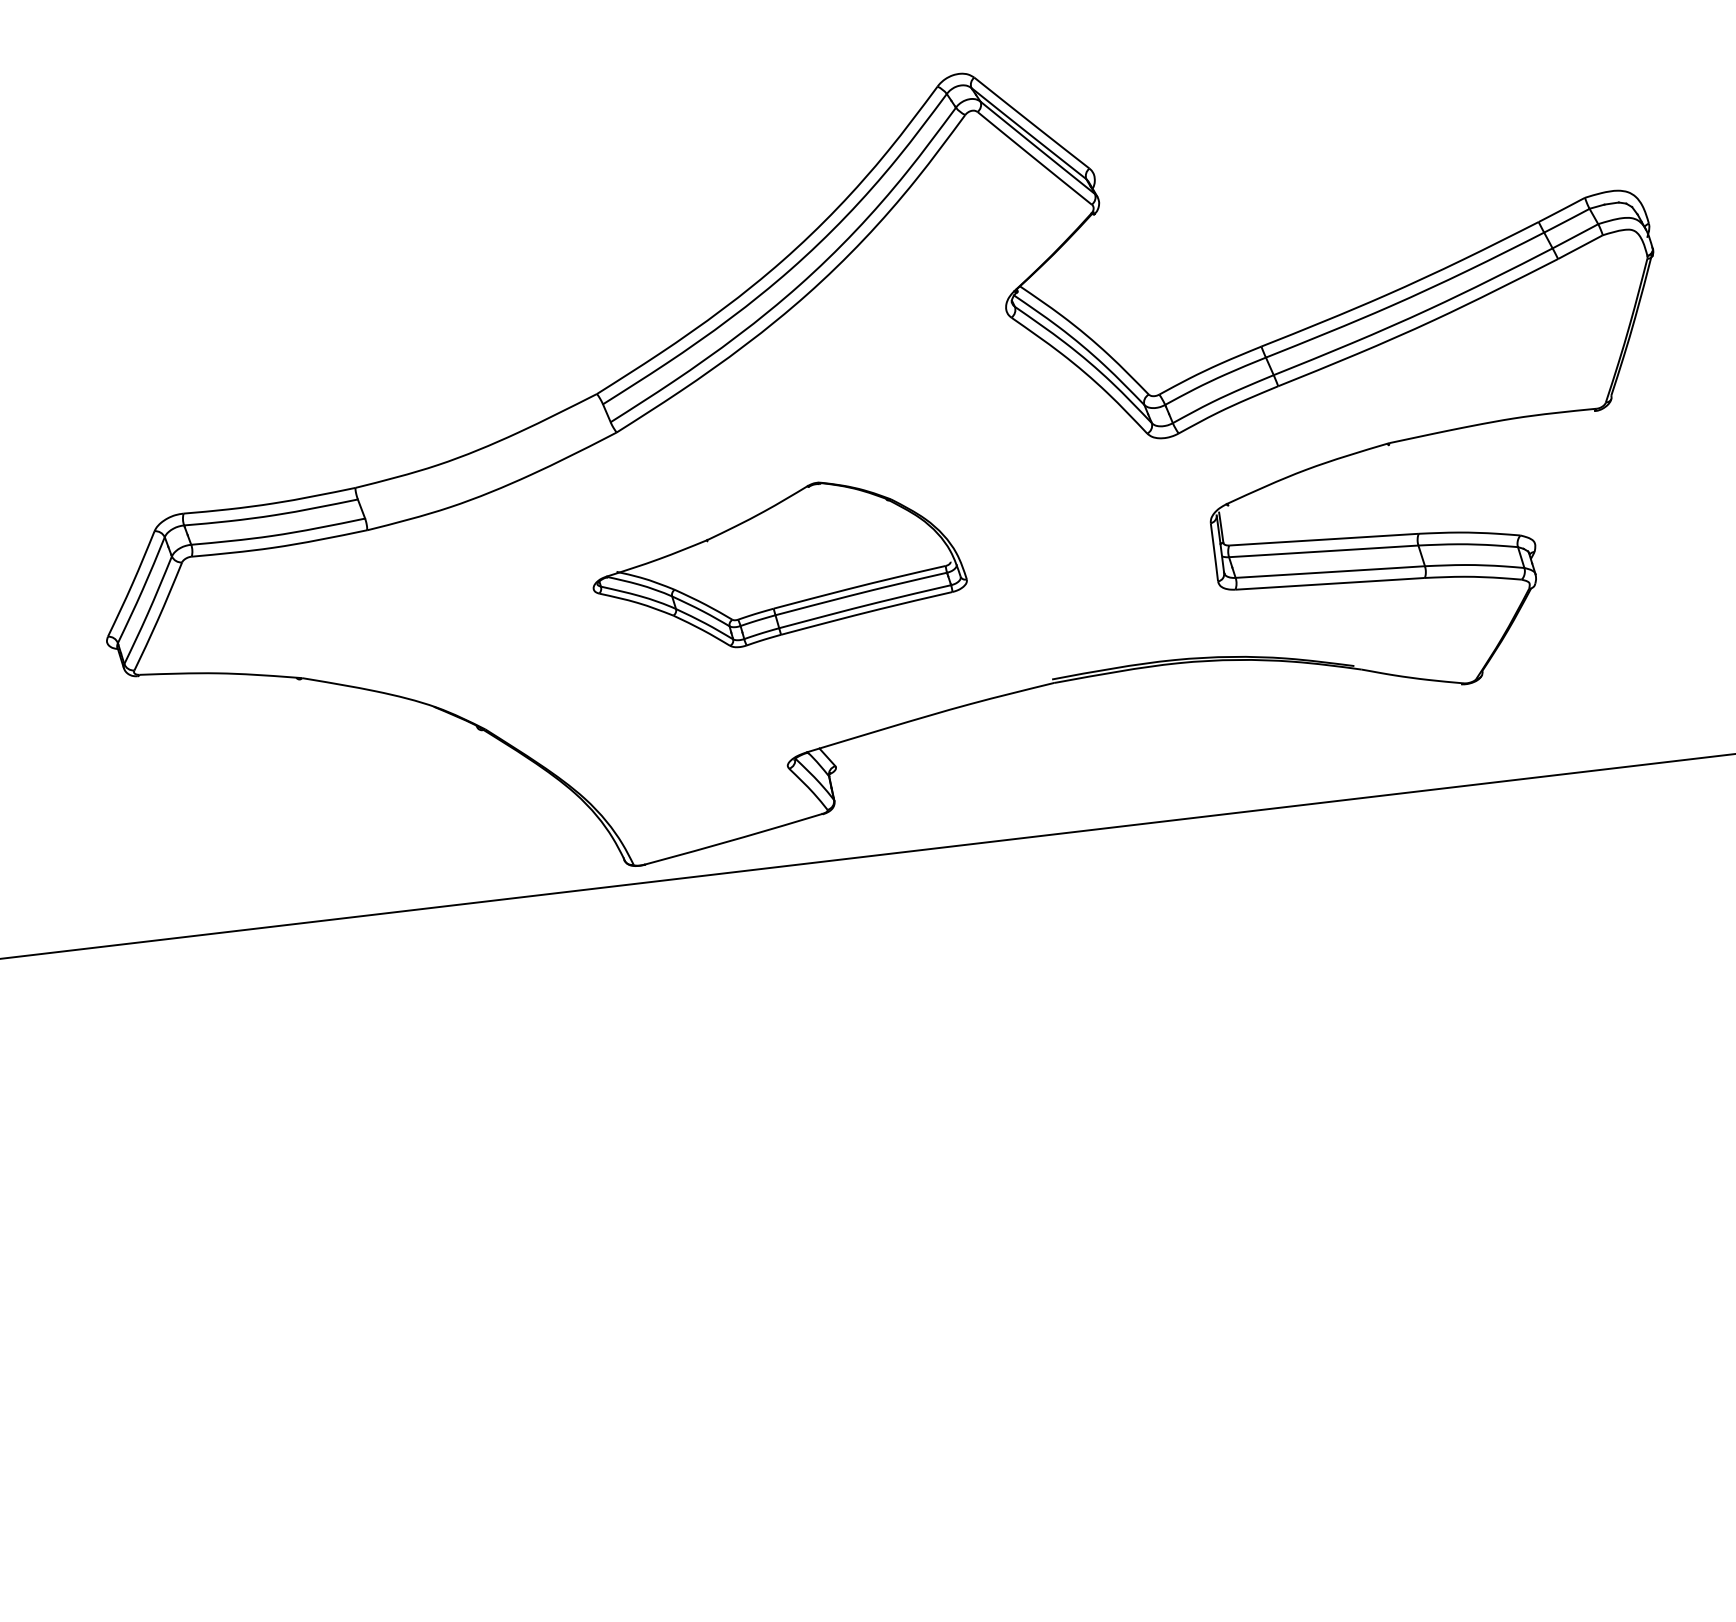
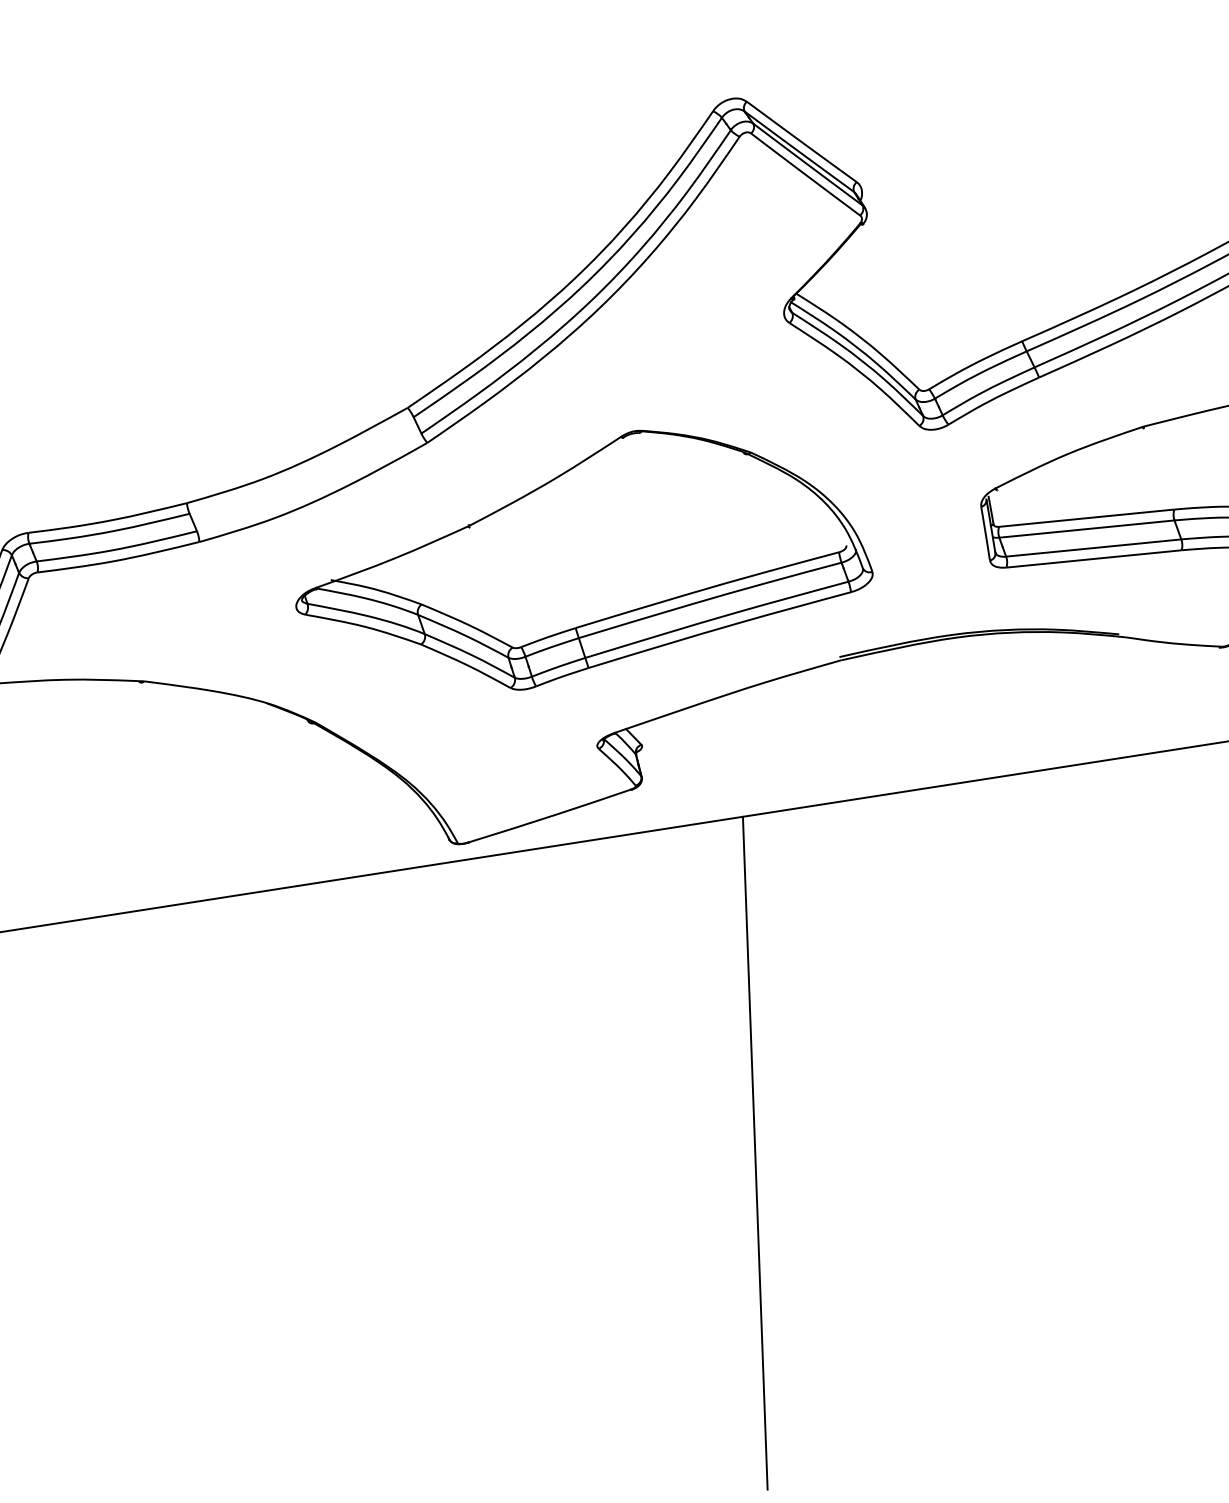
part: (780, 564) -> (583, 559), size x1.67
line: (941, 1210) -> (754, 1153), added

